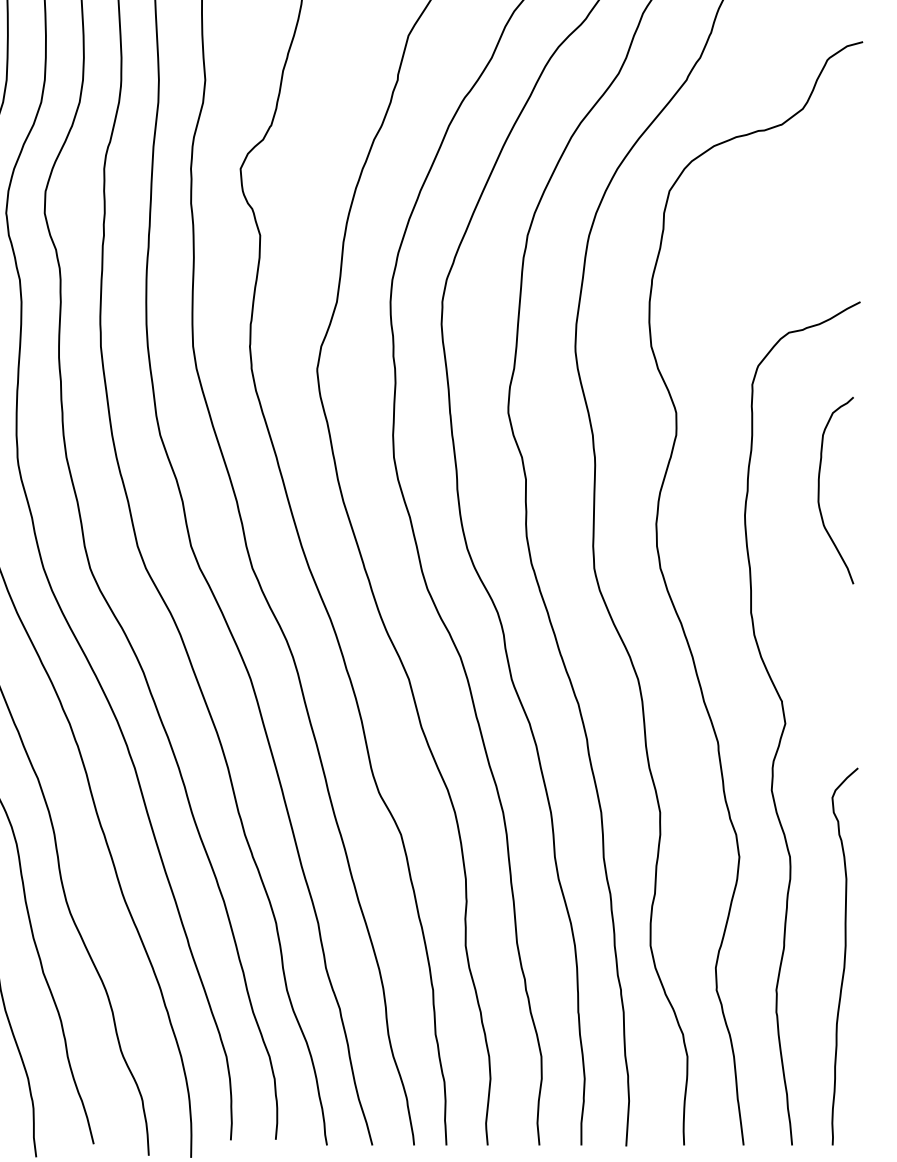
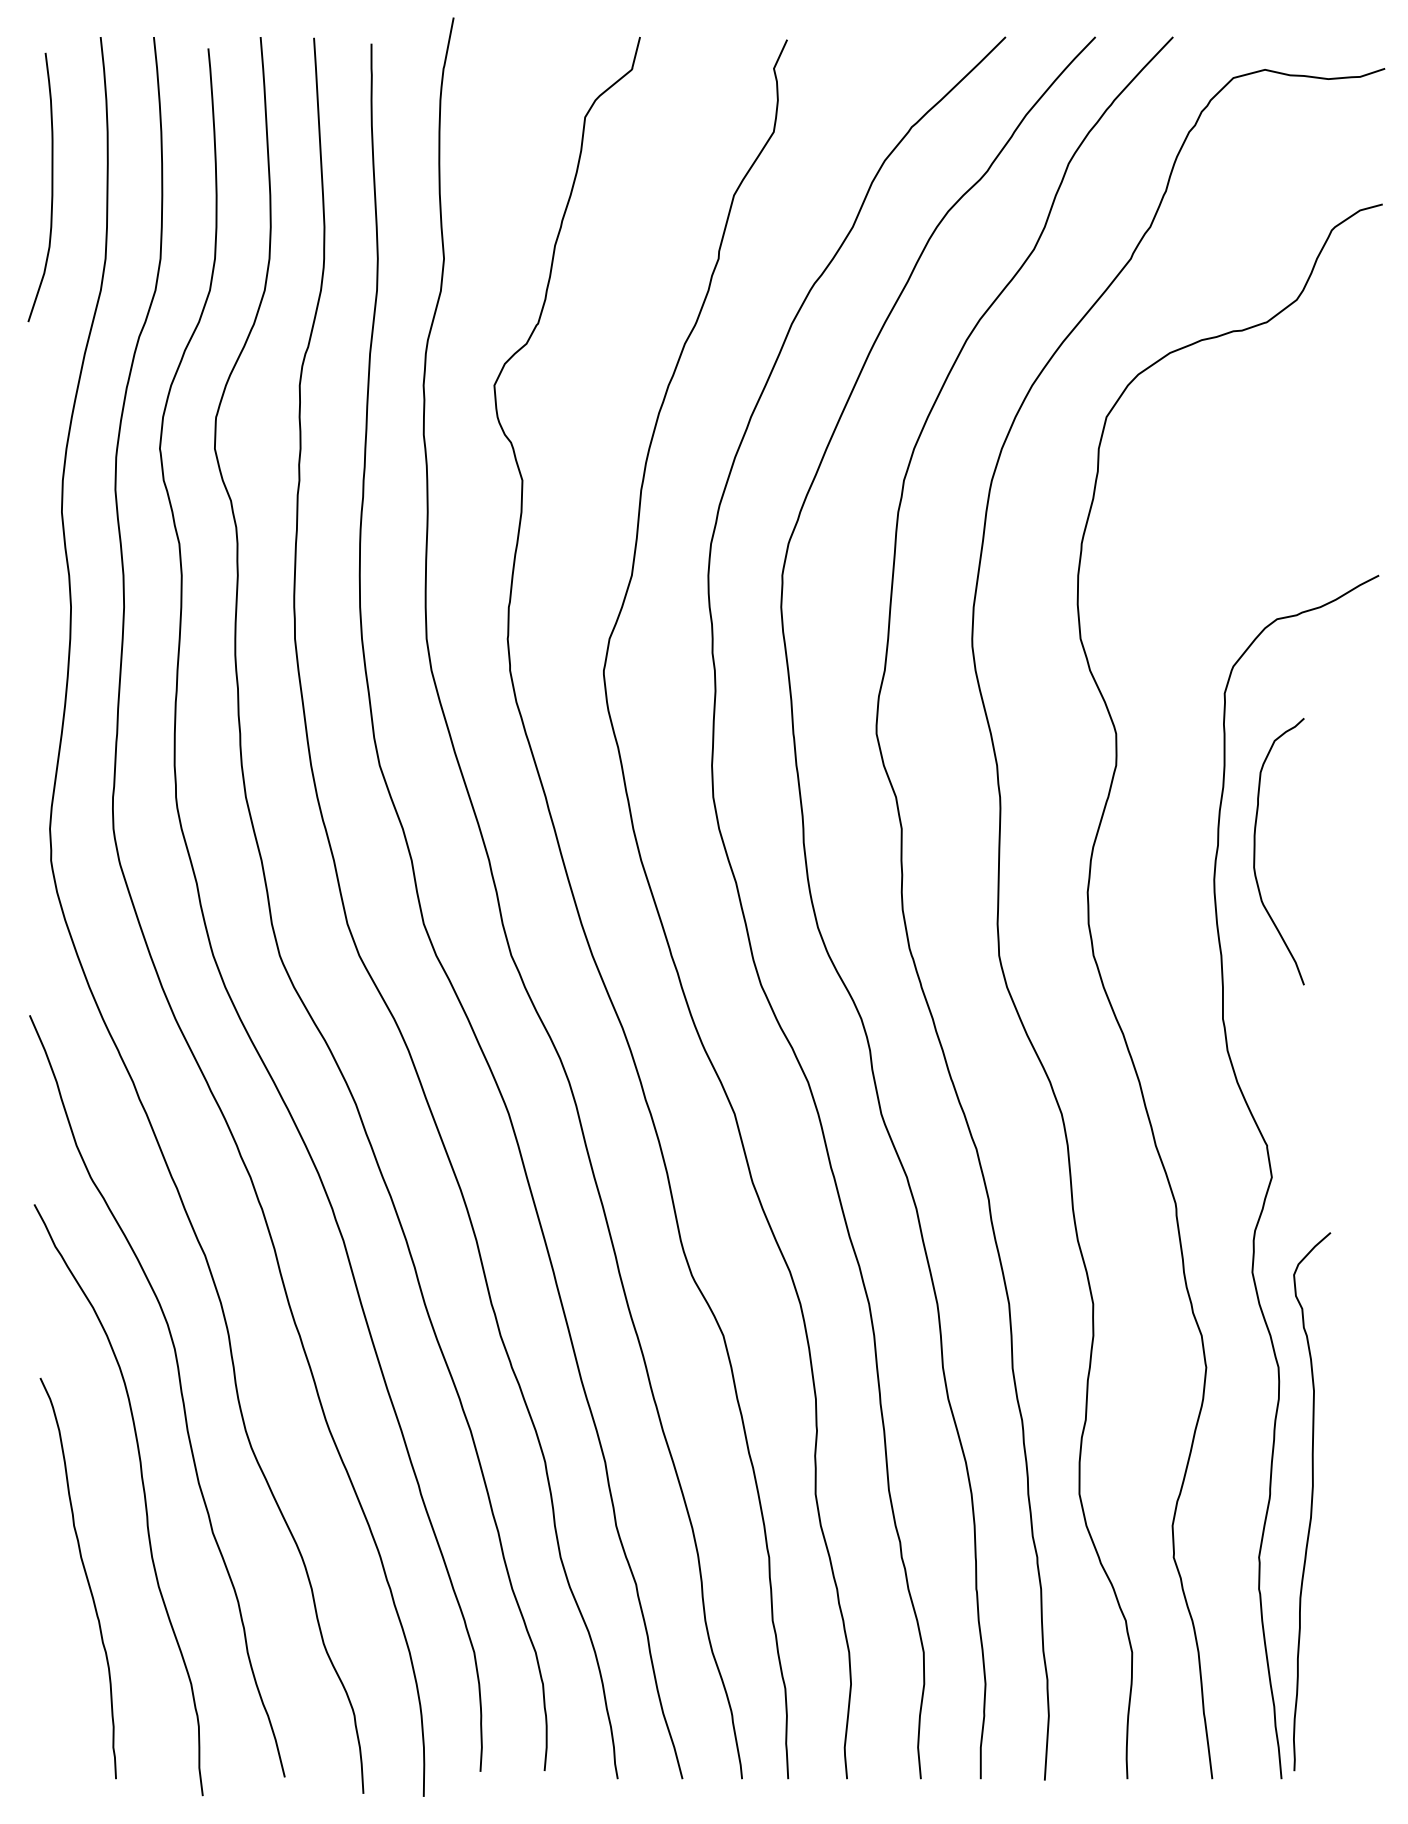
curve: (819, 490) -> (1255, 851), moved
curve: (845, 956) -> (1312, 1501), moved

